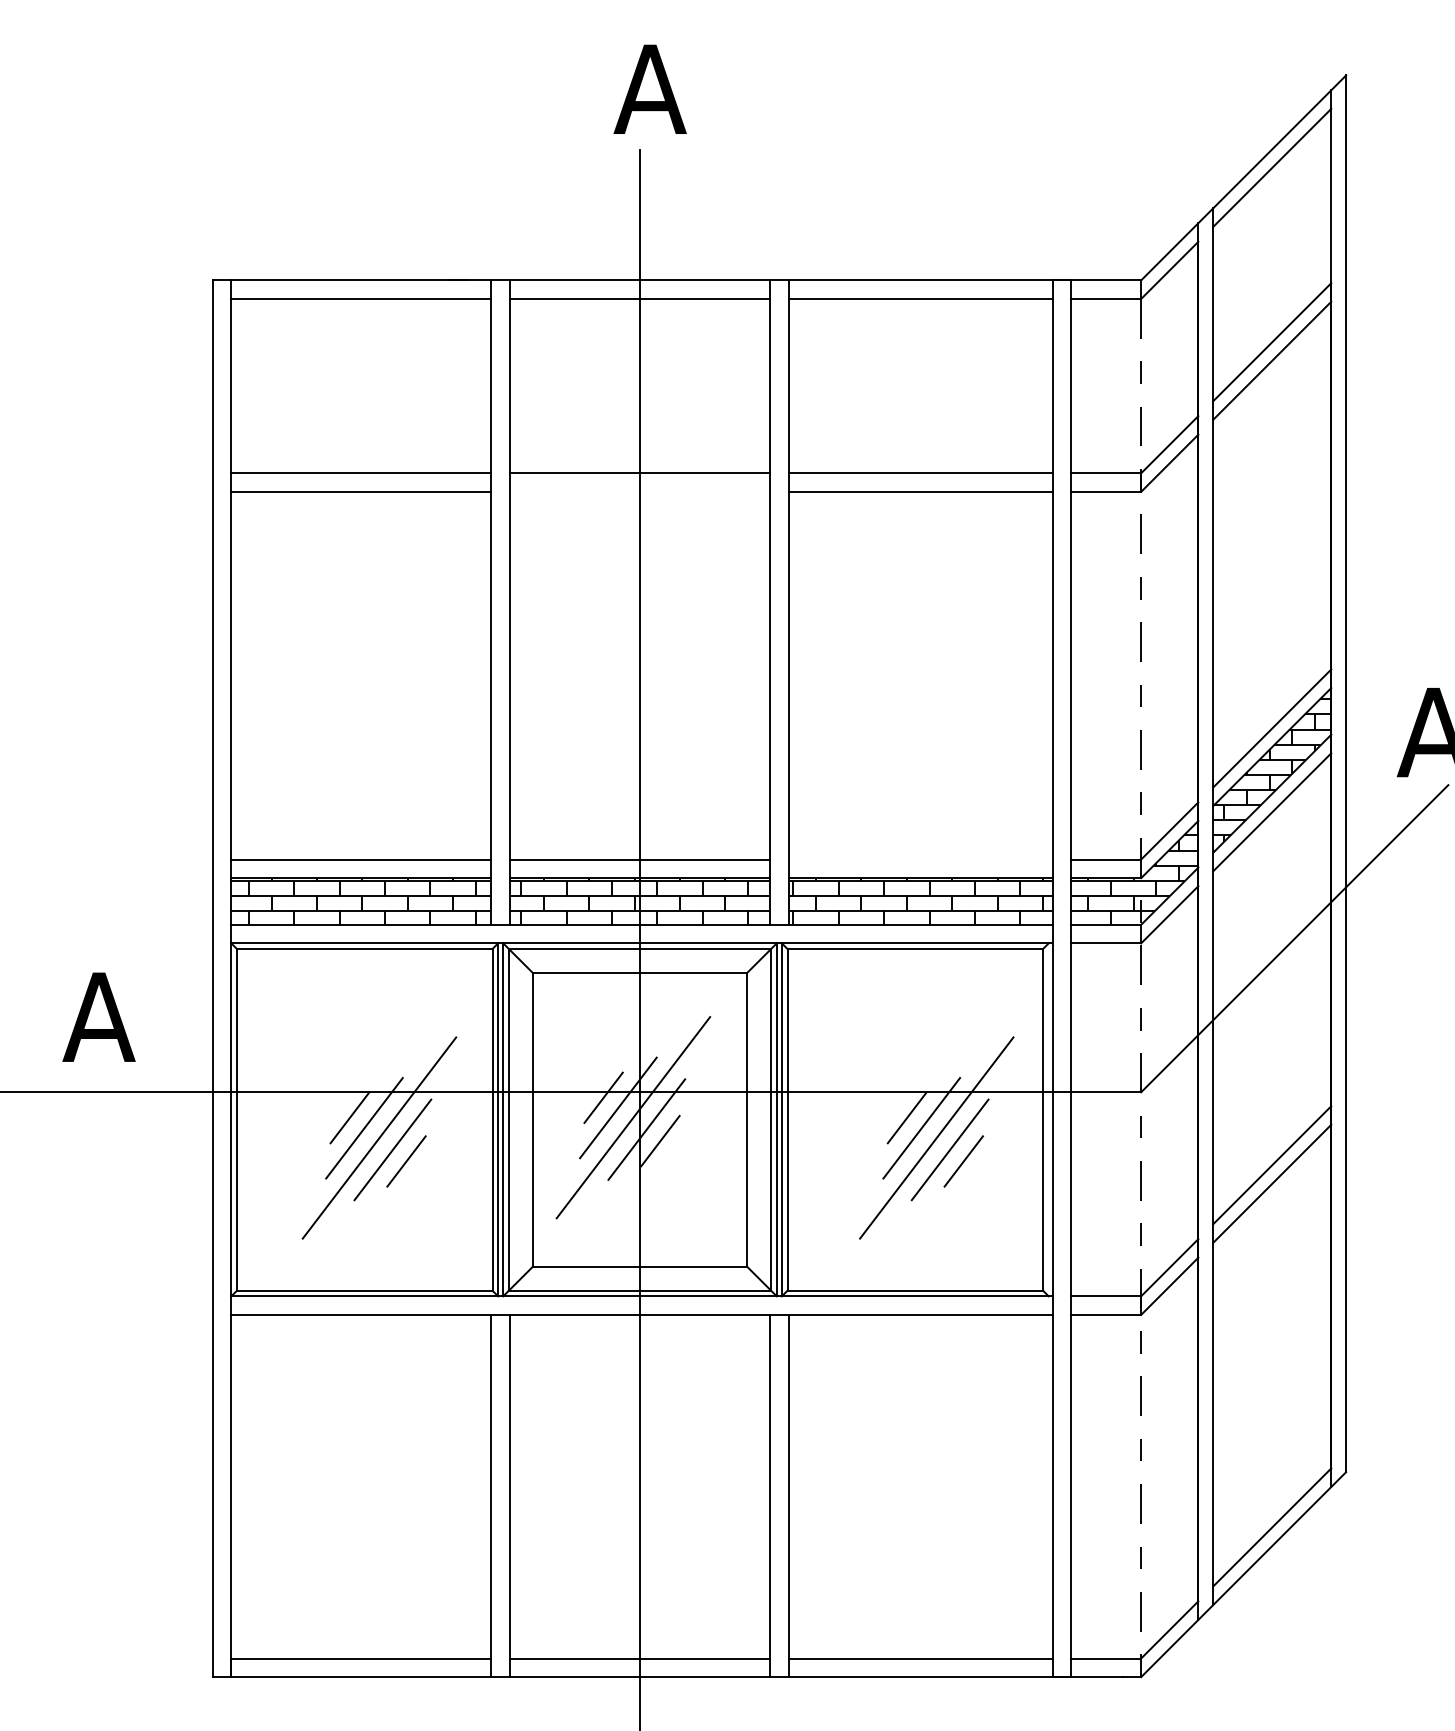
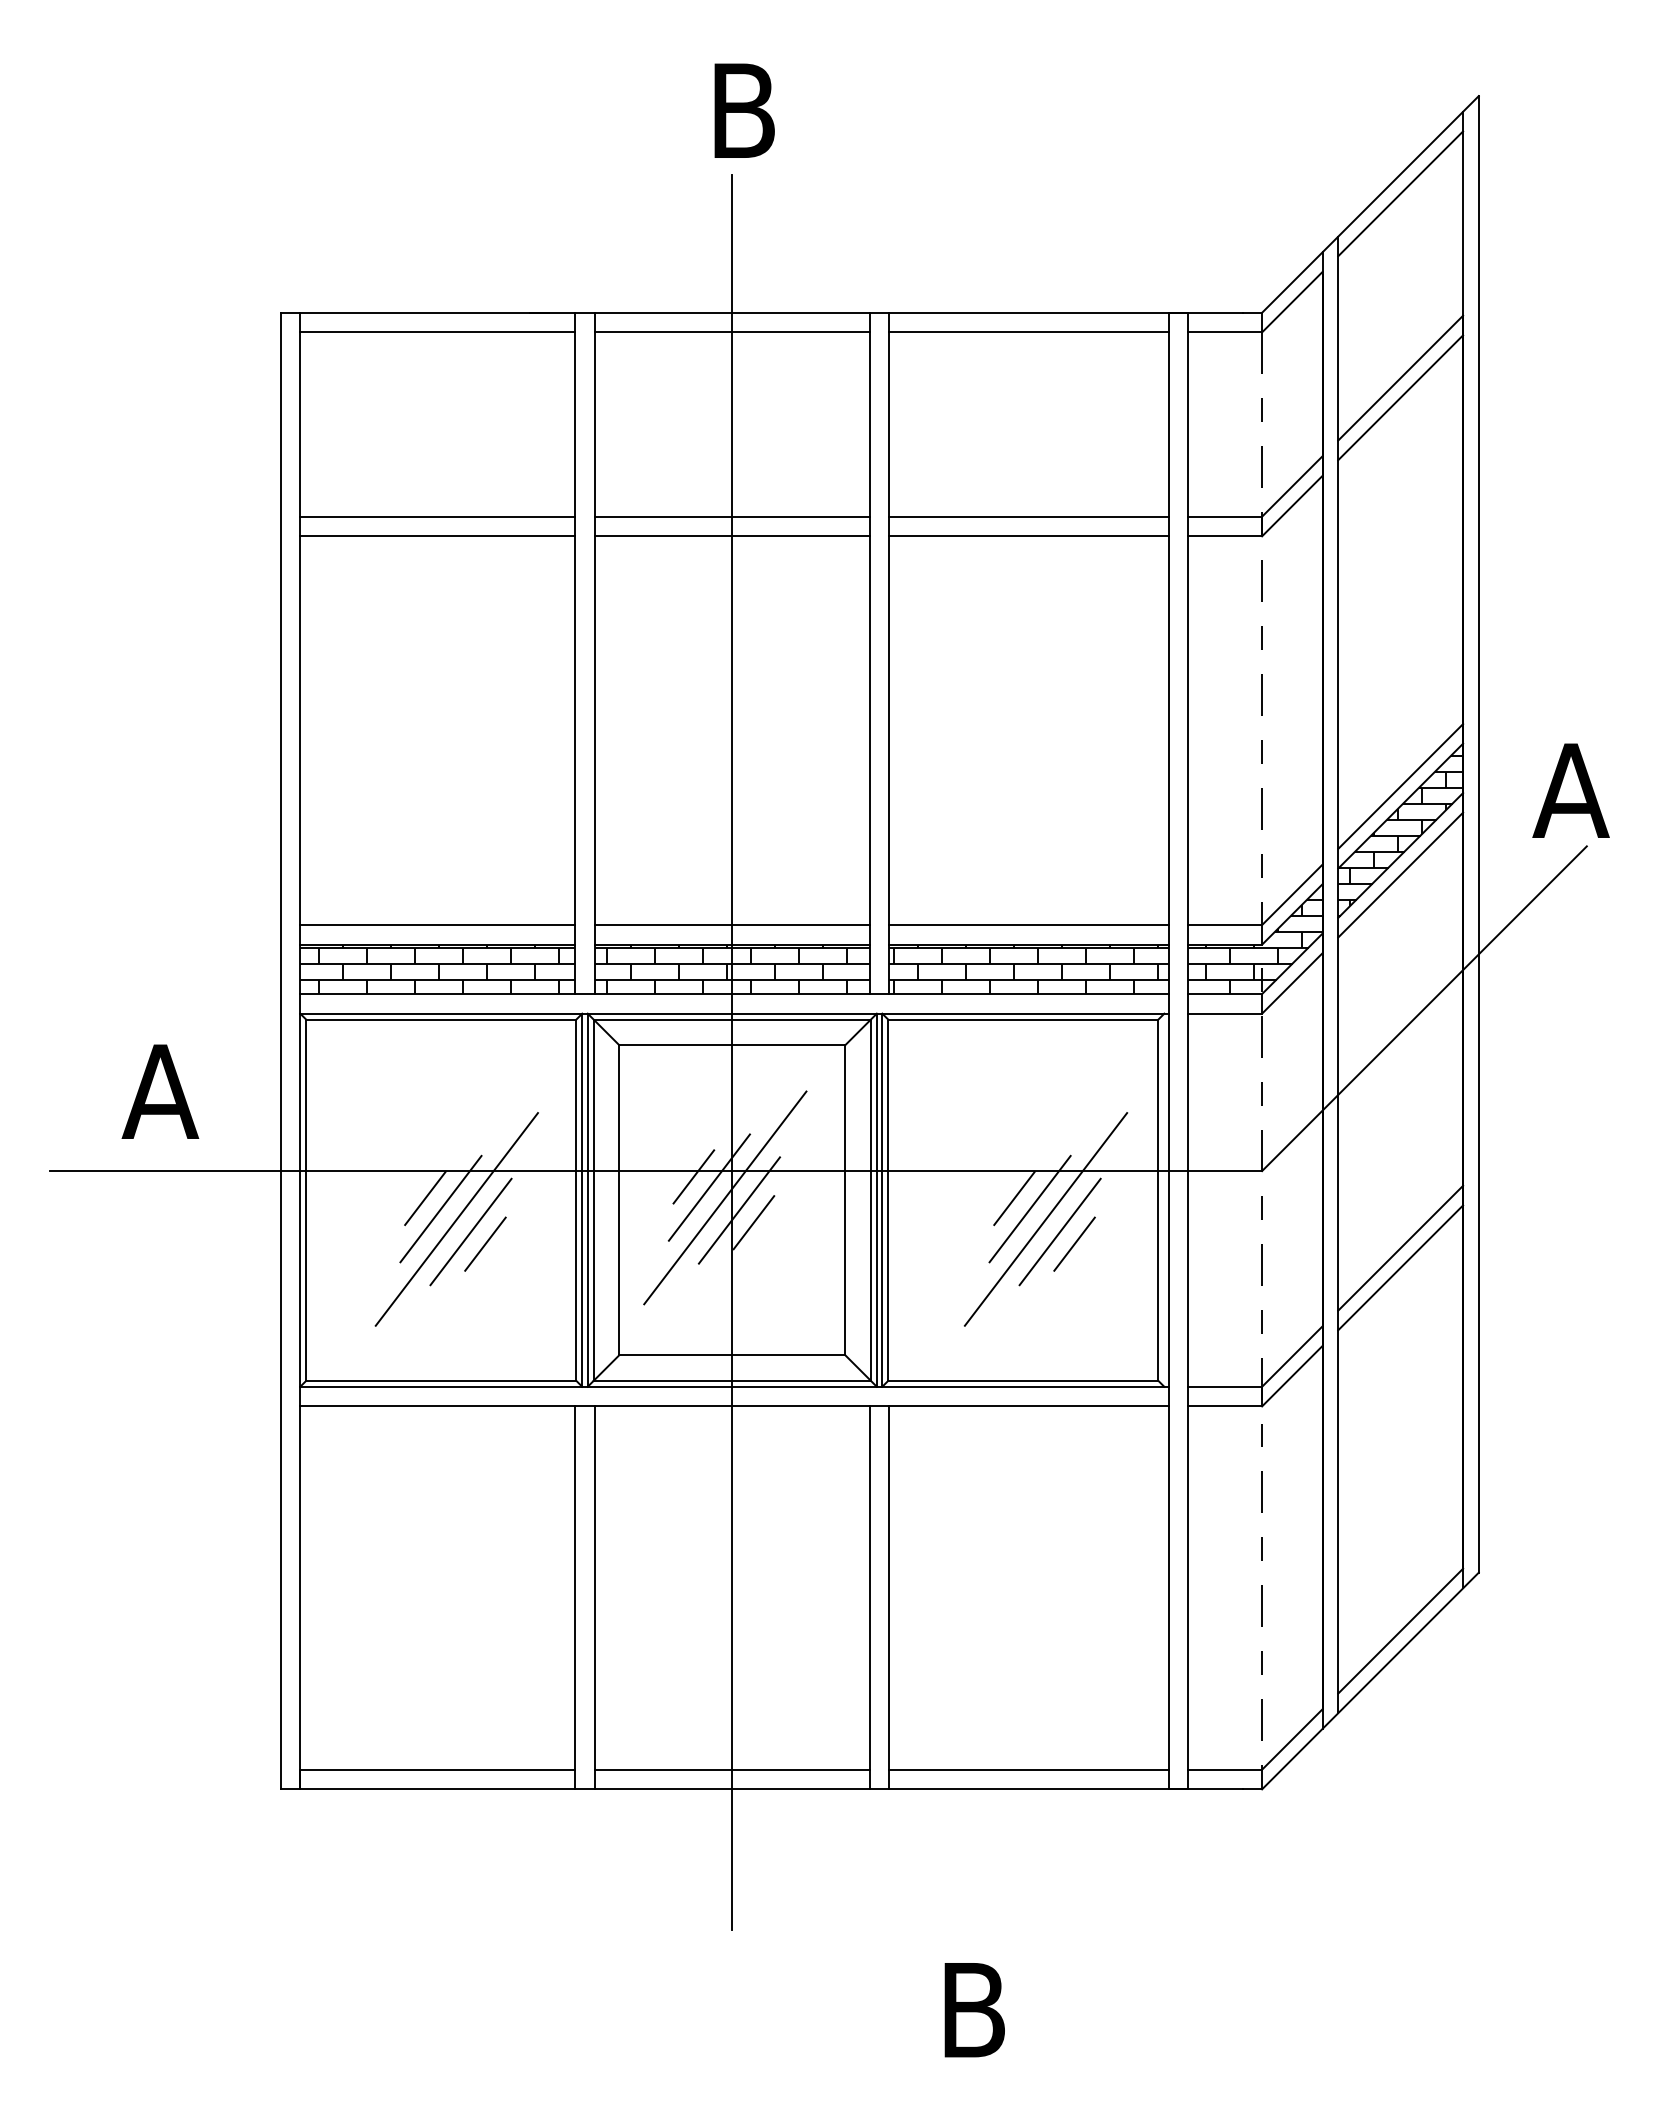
text: (649, 89) -> (742, 110), A -> B
line: (639, 492) -> (731, 536), added
line: (920, 859) -> (1028, 925), added

